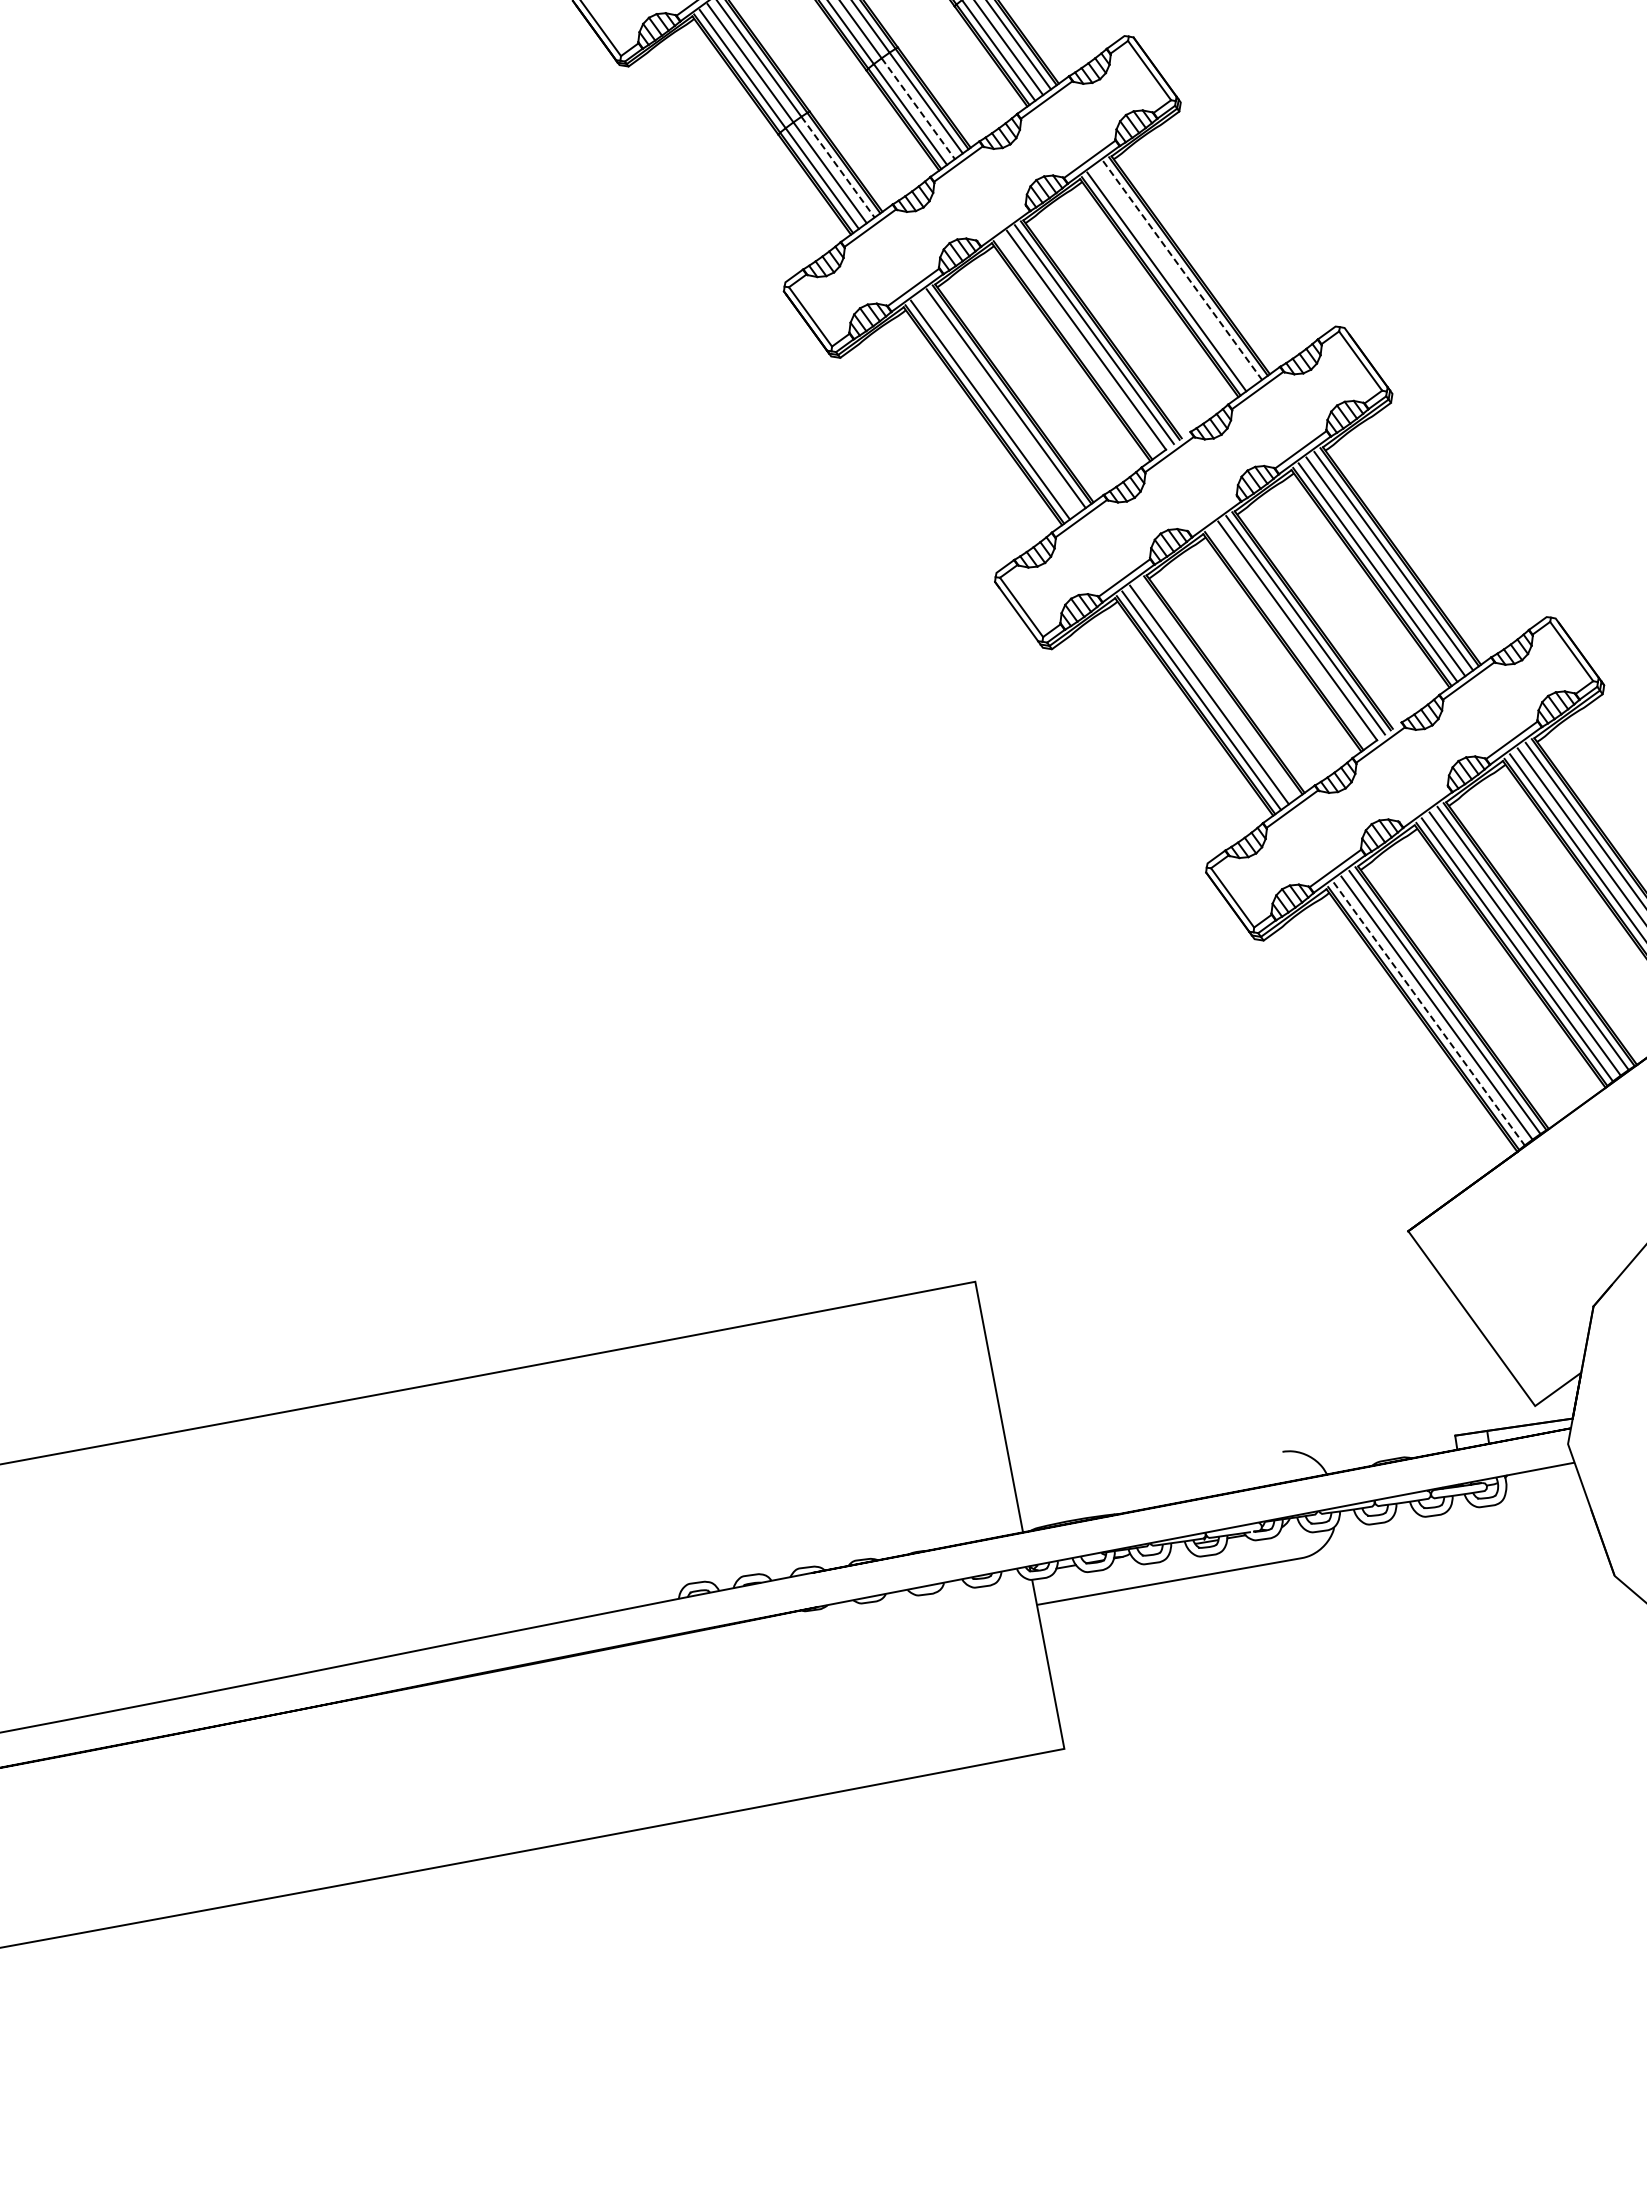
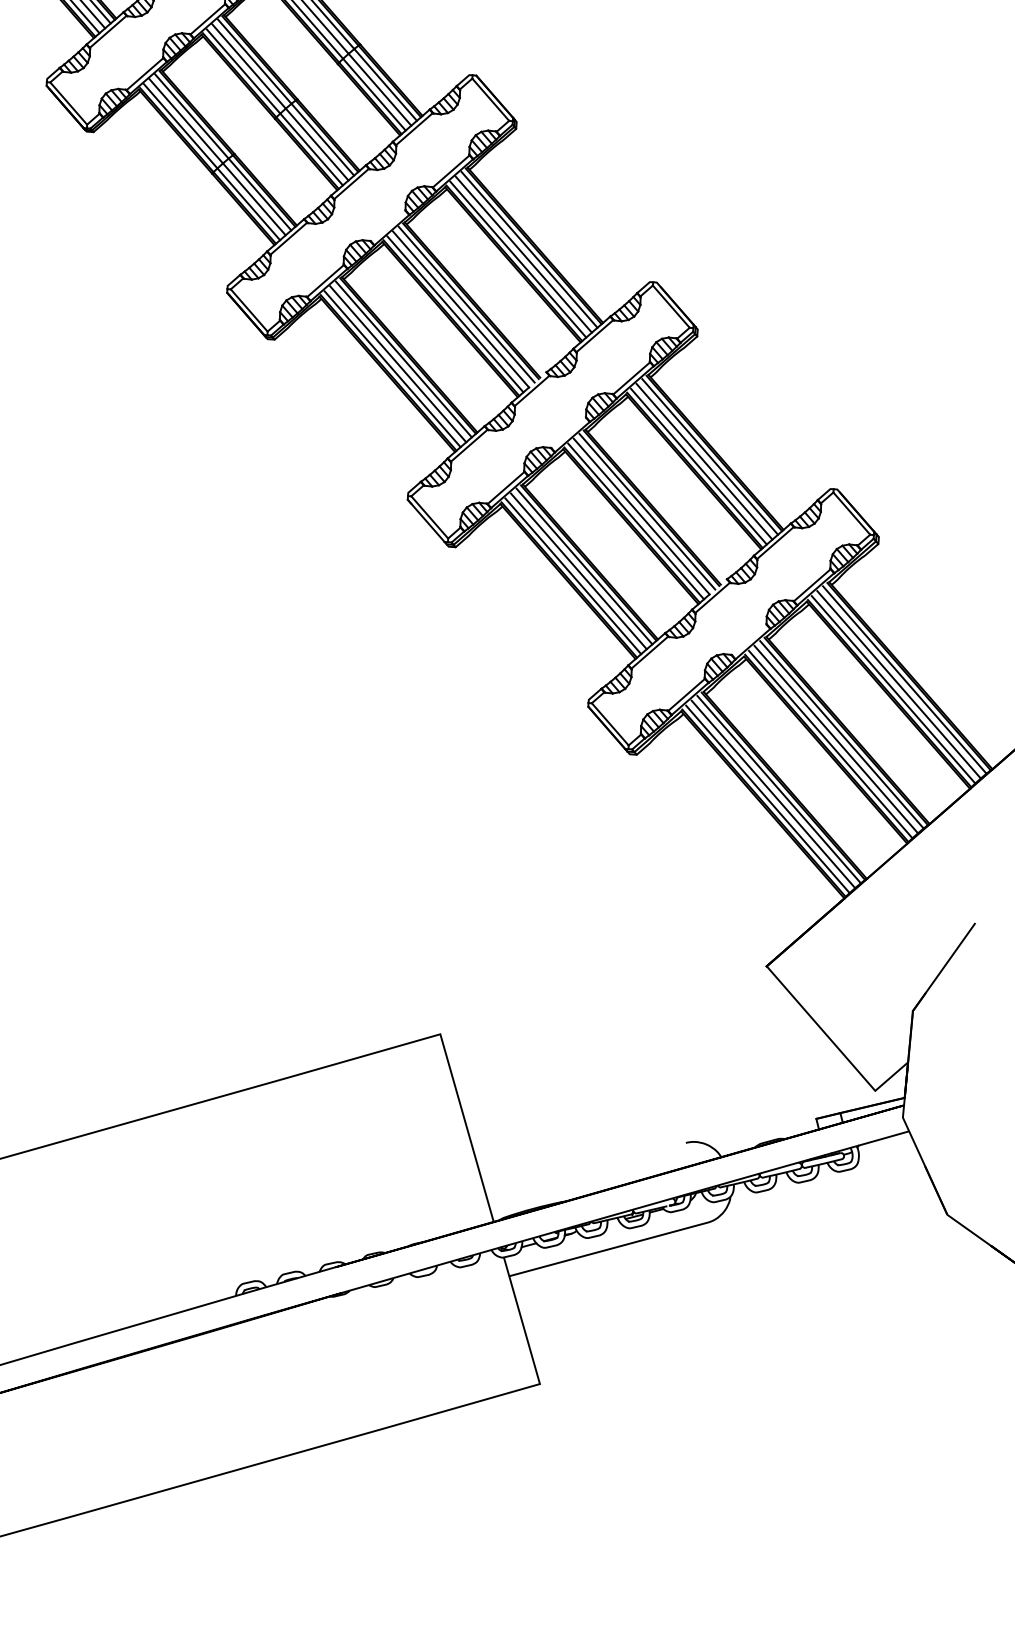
line: (918, 109) -> (317, 145), dashed -> solid
line: (838, 167) -> (260, 194), dashed -> solid
line: (1182, 270) -> (529, 249), dashed -> solid
line: (1174, 275) -> (523, 254), added
line: (1078, 345) -> (455, 314), added
line: (997, 403) -> (397, 363), added
line: (1289, 636) -> (635, 521), added
line: (1217, 689) -> (584, 566), added
line: (1429, 1013) -> (768, 799), dashed -> solid

